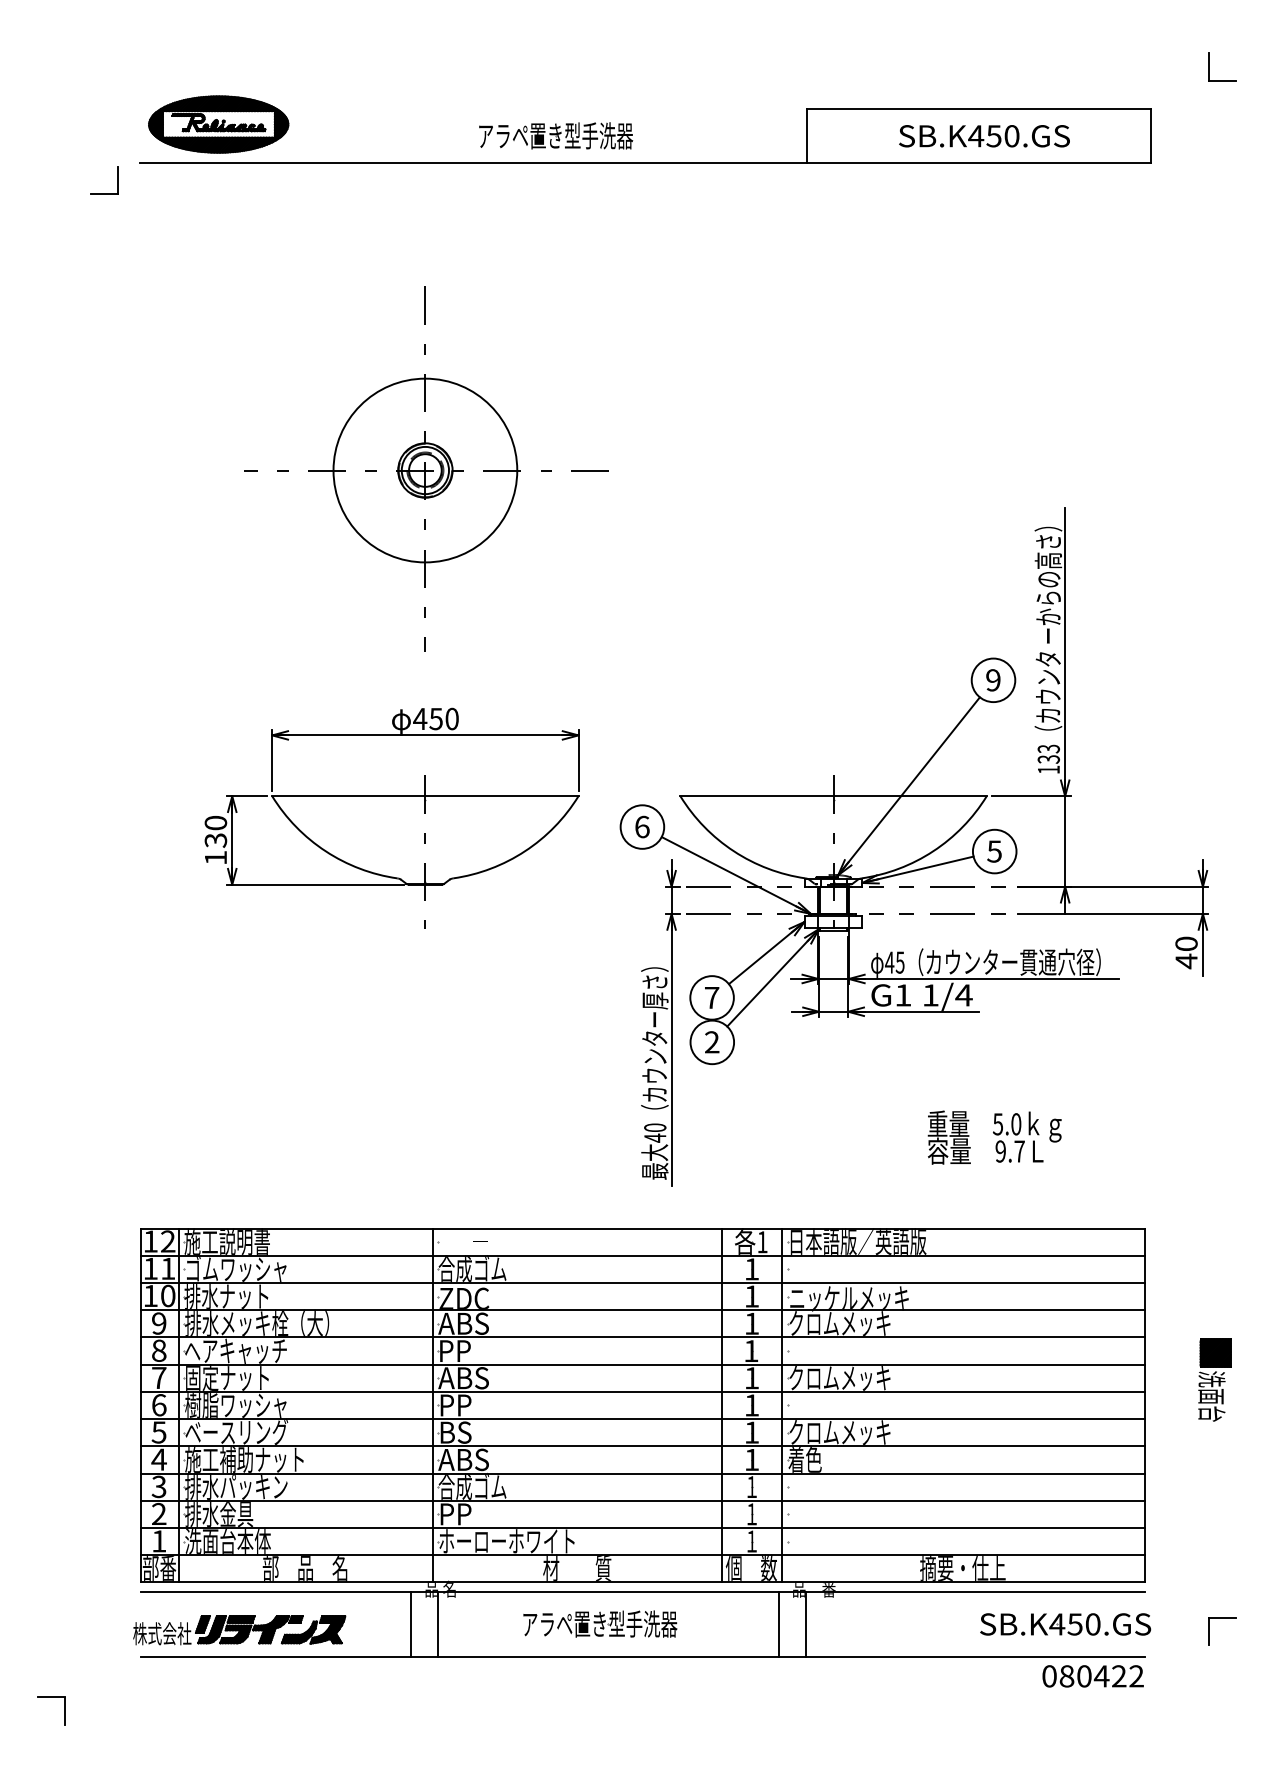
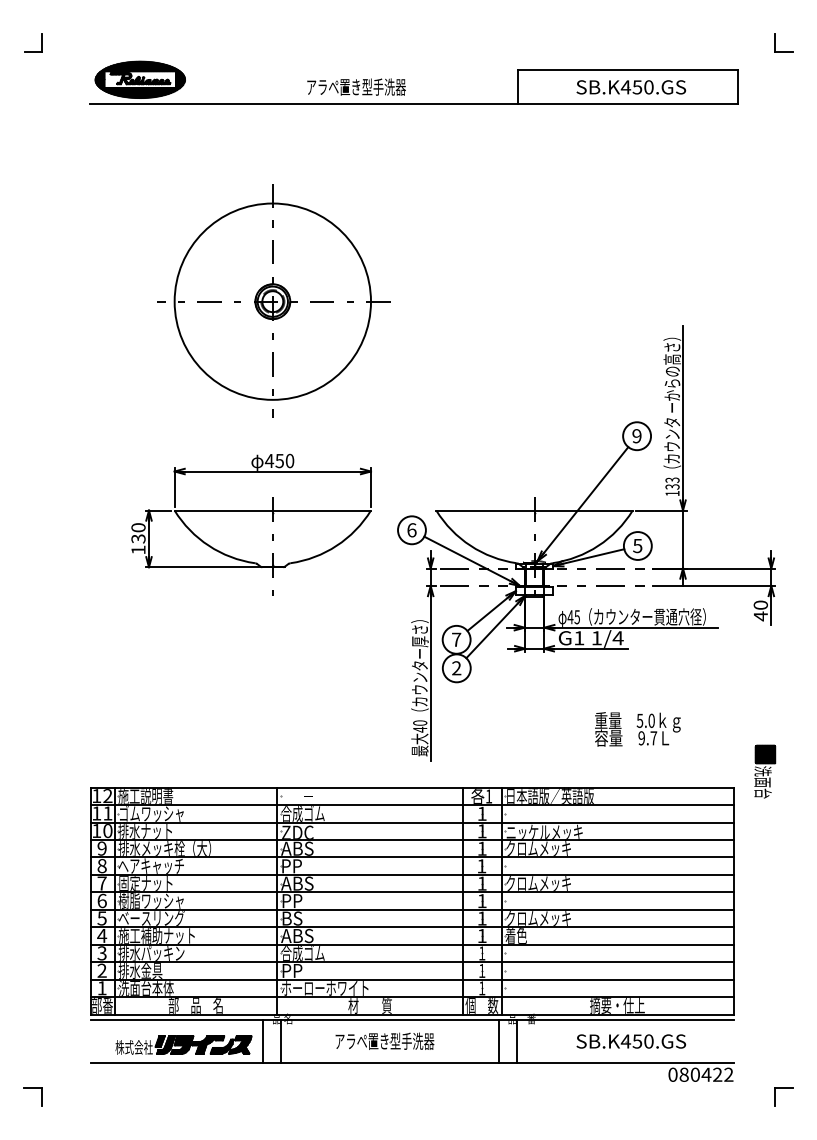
part: (117, 180) -> (41, 42), moved
circle: (424, 470) -> (272, 301), size x1.67
part: (1215, 1379) -> (765, 771), moved
part: (1221, 1618) -> (783, 1088), moved
part: (1065, 1624) -> (631, 1041), moved
part: (239, 1629) -> (183, 1044), moved

